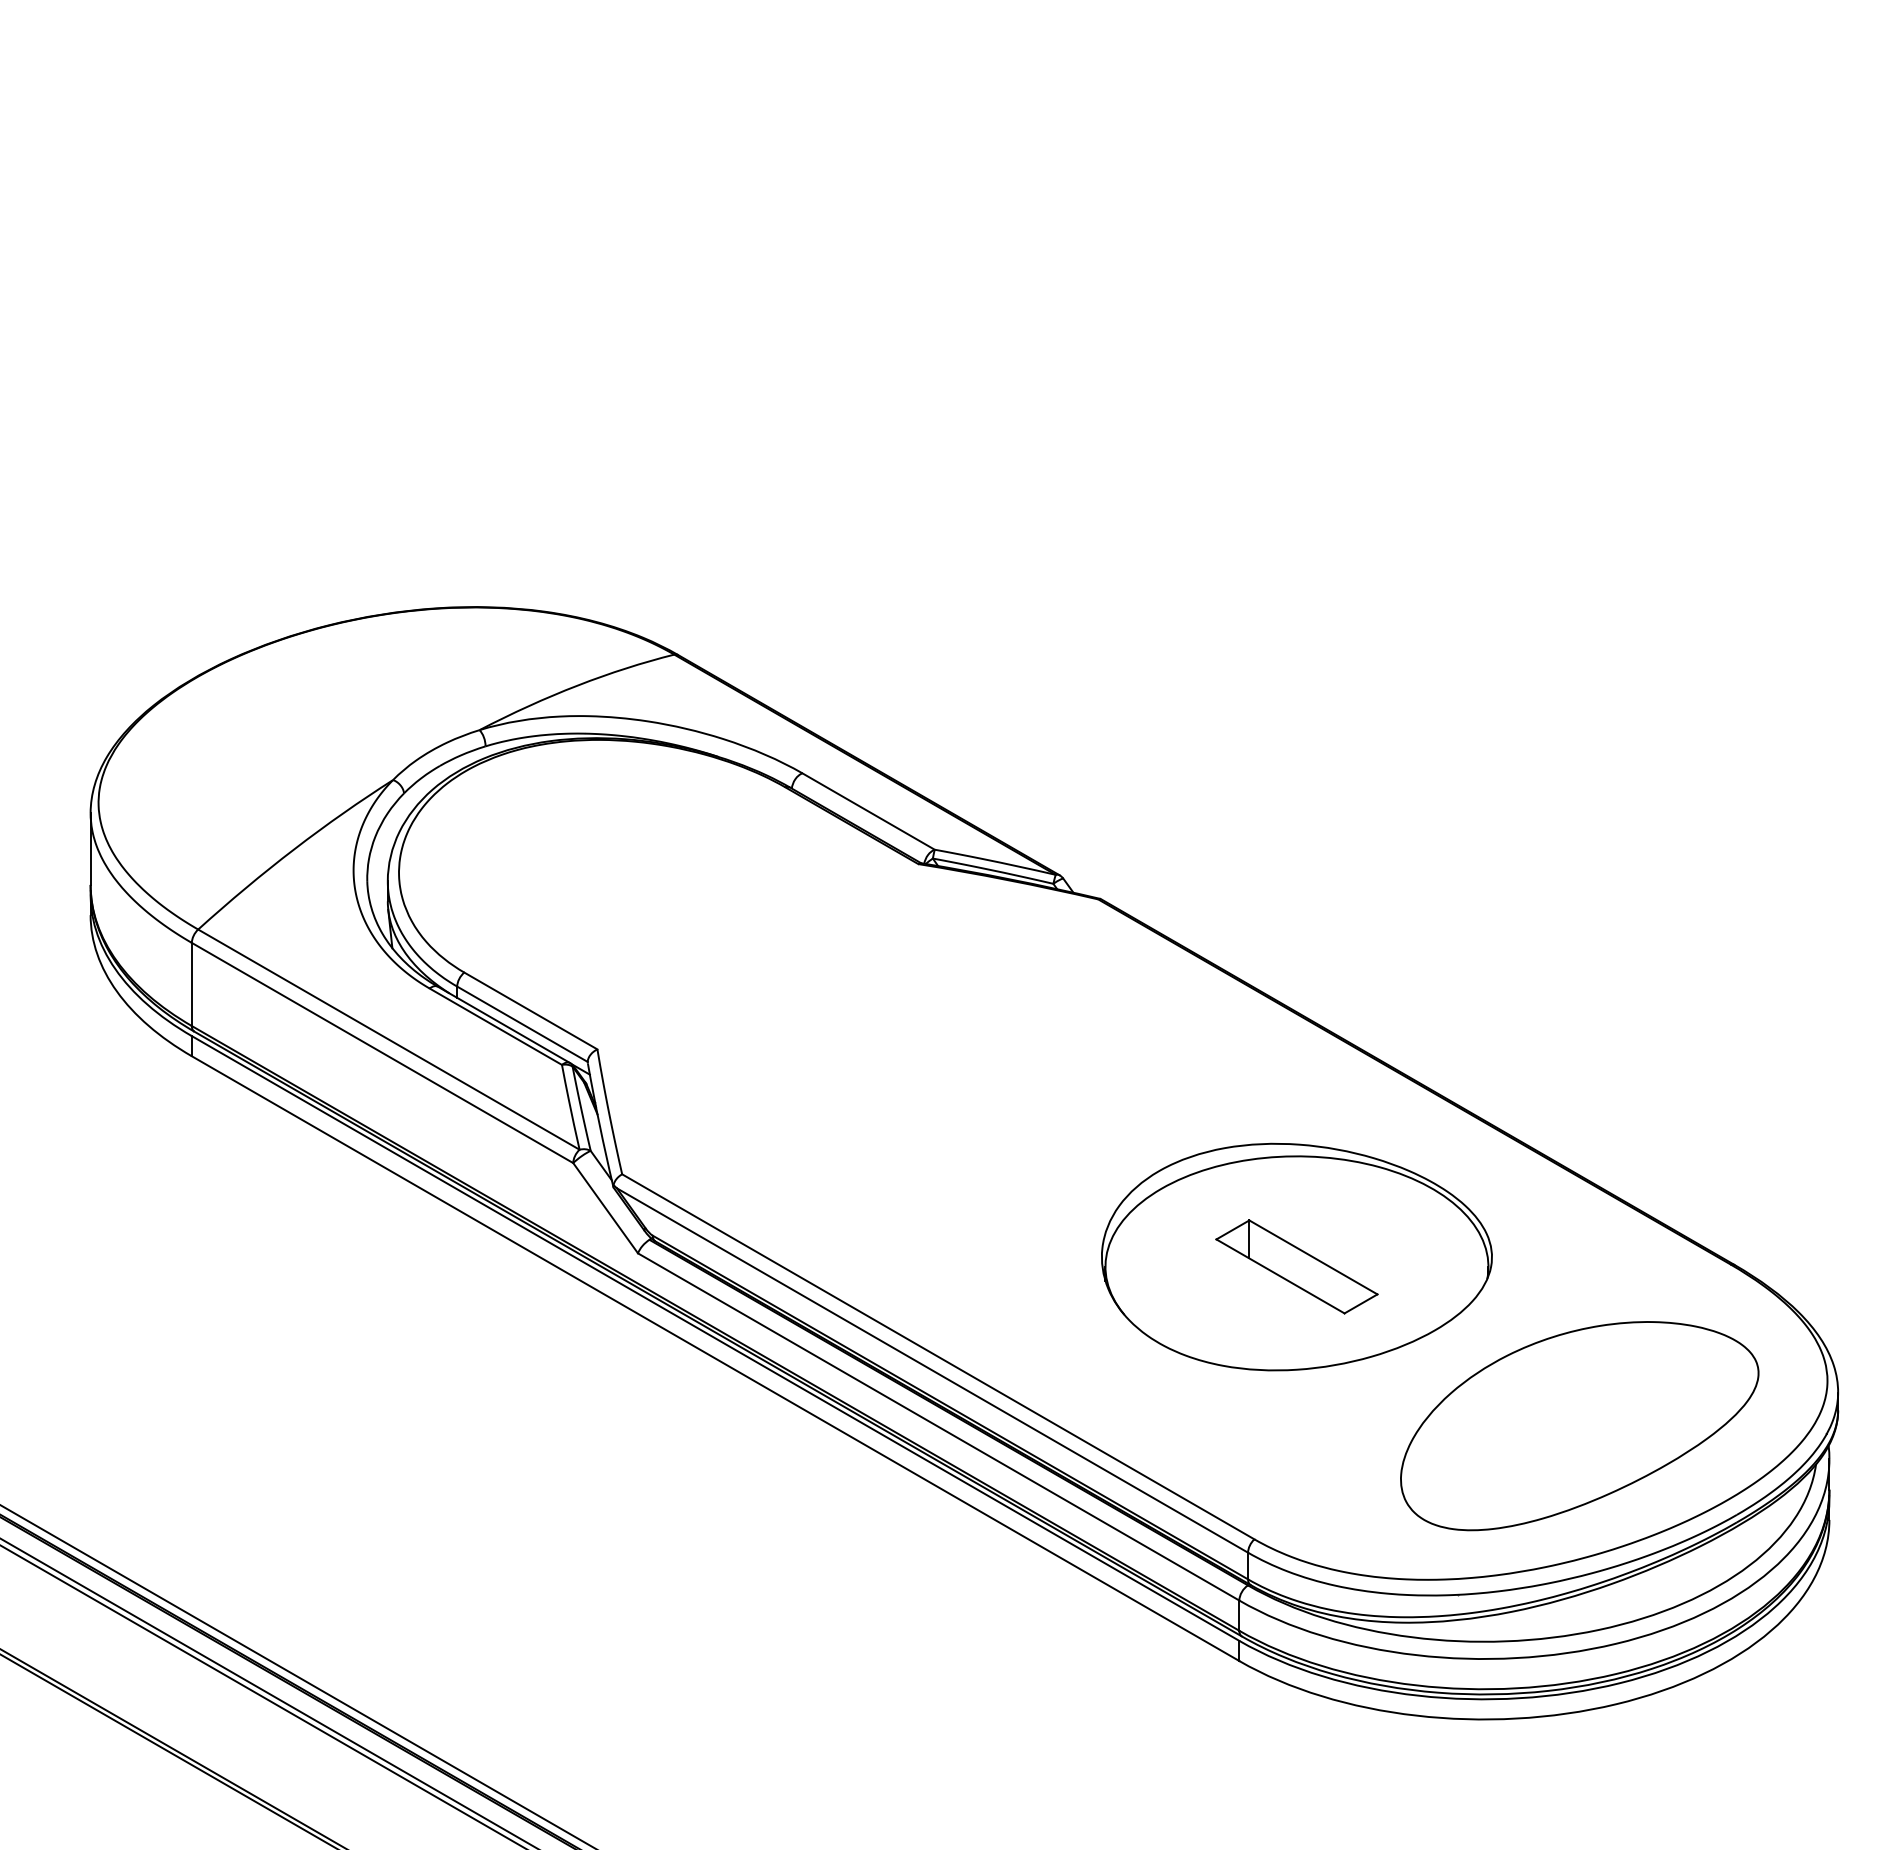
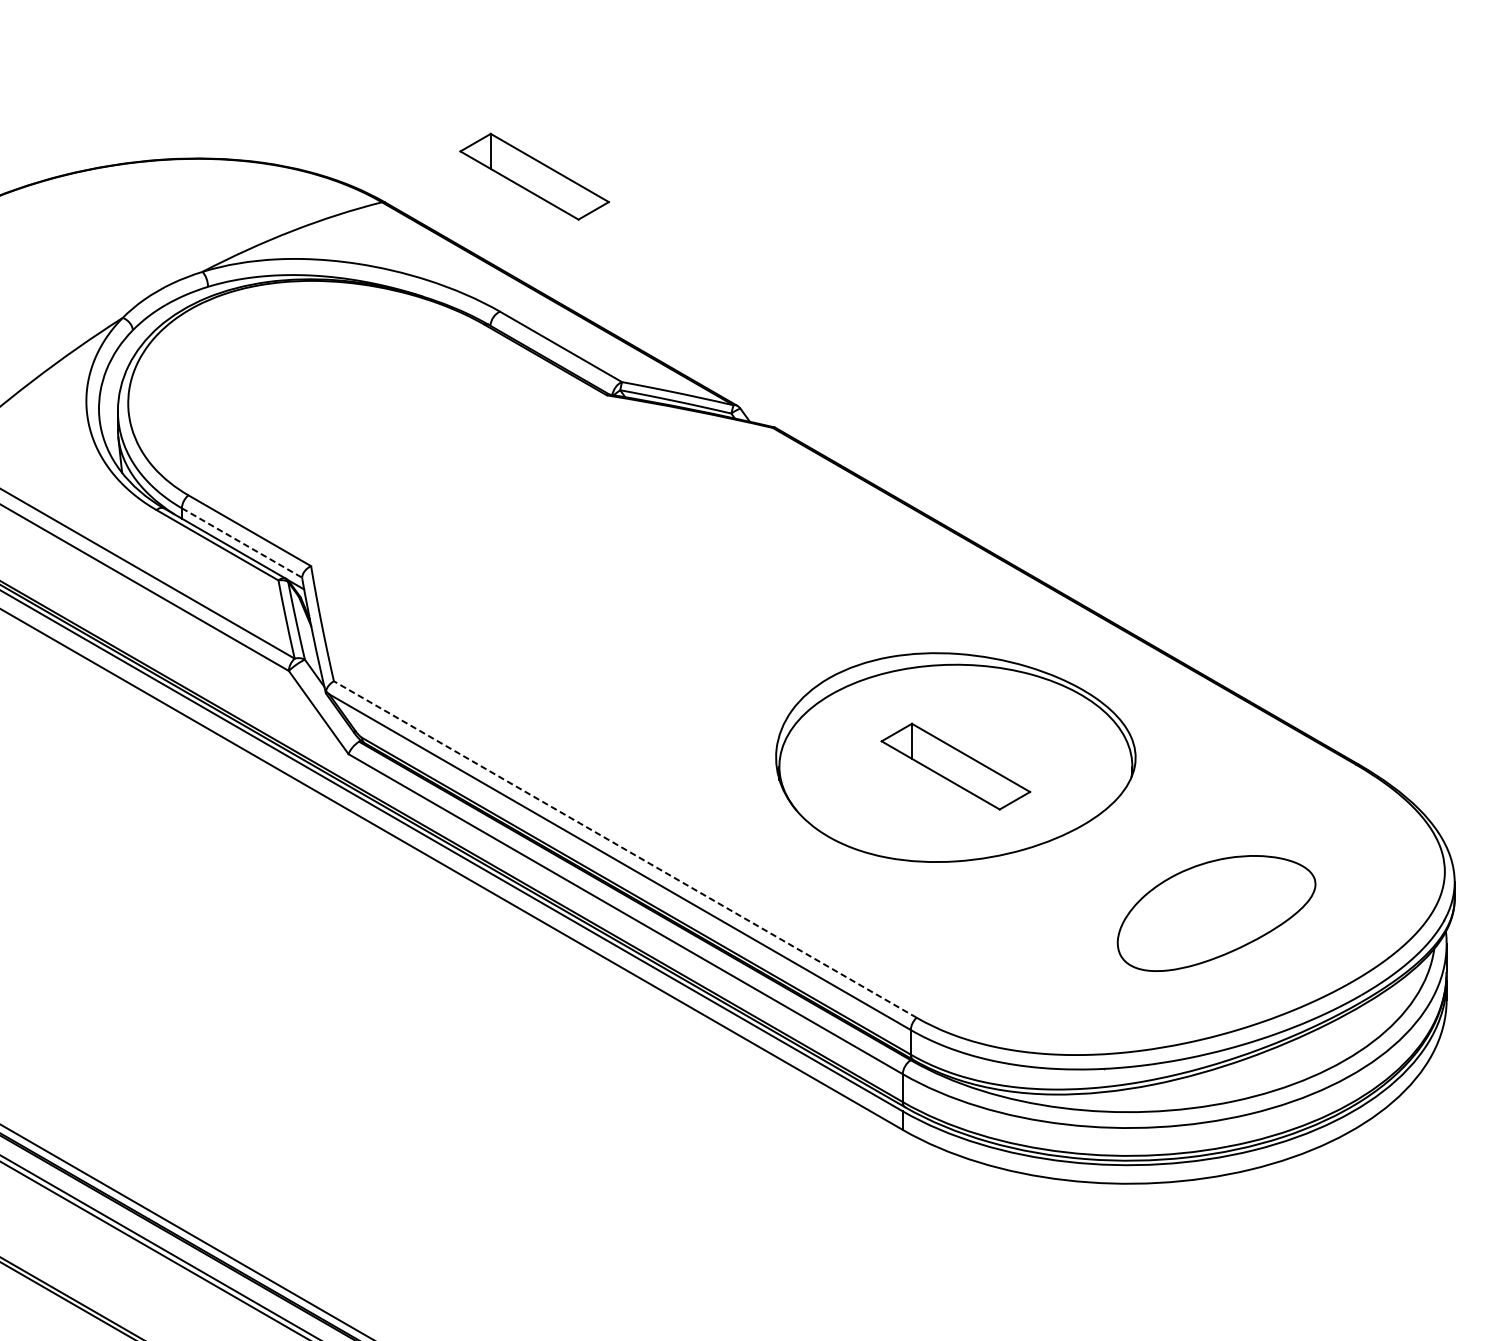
part: (839, 626) -> (534, 176), added
line: (522, 1024) -> (242, 543), solid -> dashed
line: (937, 1356) -> (624, 849), solid -> dashed
part: (1579, 1426) -> (1216, 913), size x0.6

